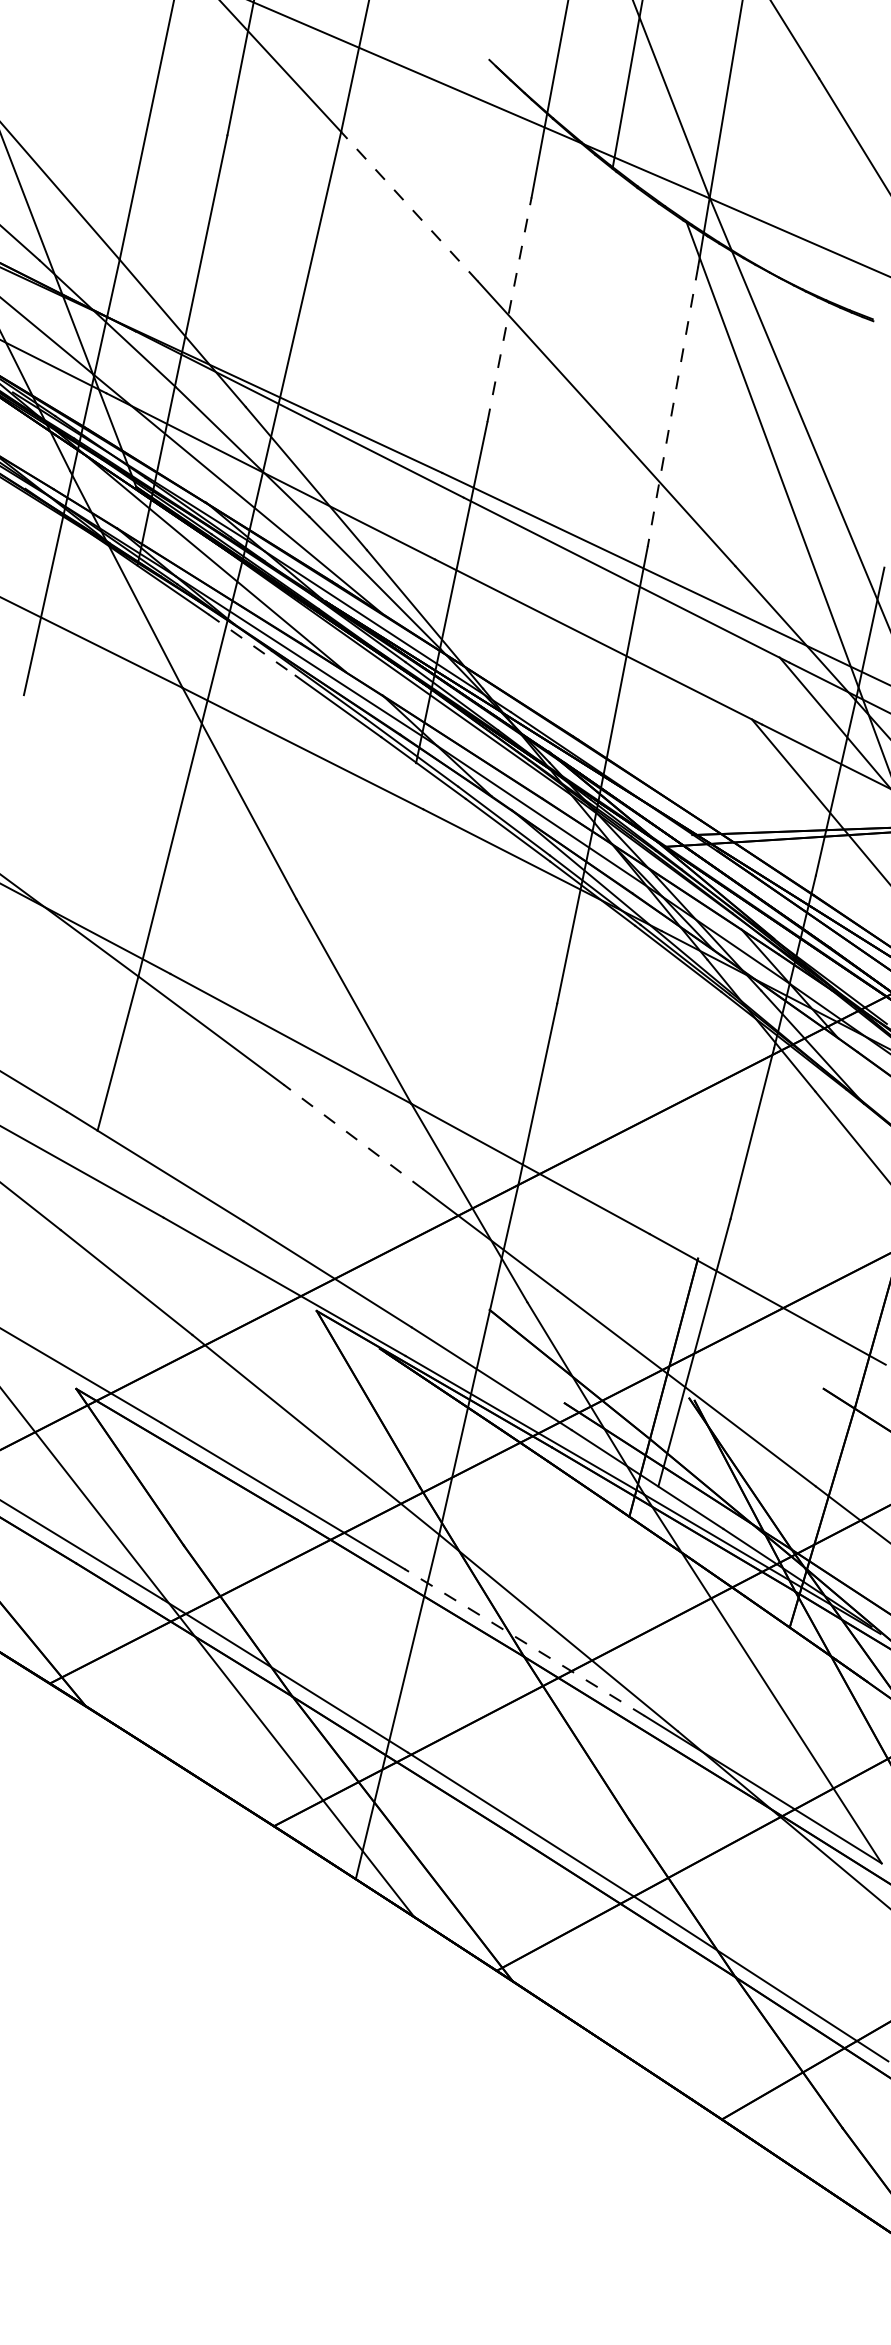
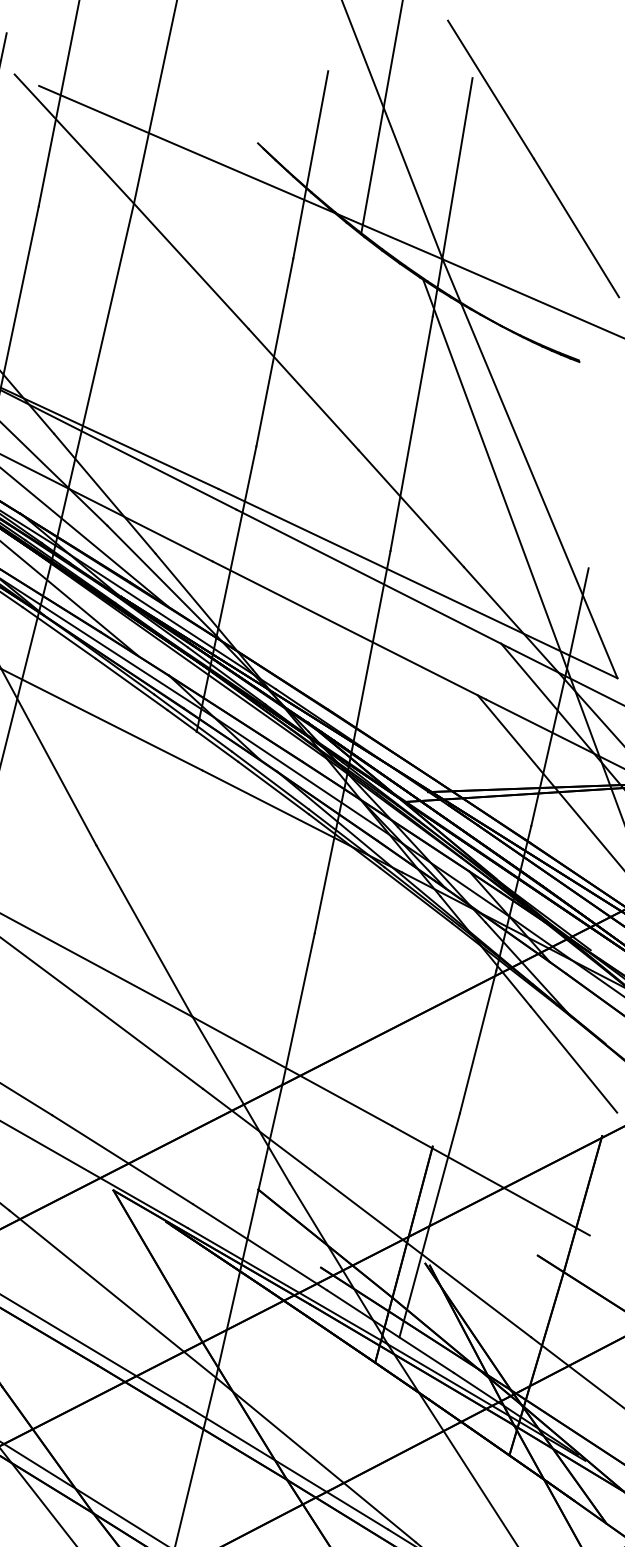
line: (409, 206) -> (191, 266), dashed -> solid
line: (509, 309) -> (274, 352), dashed -> solid
line: (672, 407) -> (411, 434), dashed -> solid
line: (252, 645) -> (59, 633), dashed -> solid
line: (353, 1136) -> (144, 1044), dashed -> solid
line: (524, 1642) -> (287, 1467), dashed -> solid

